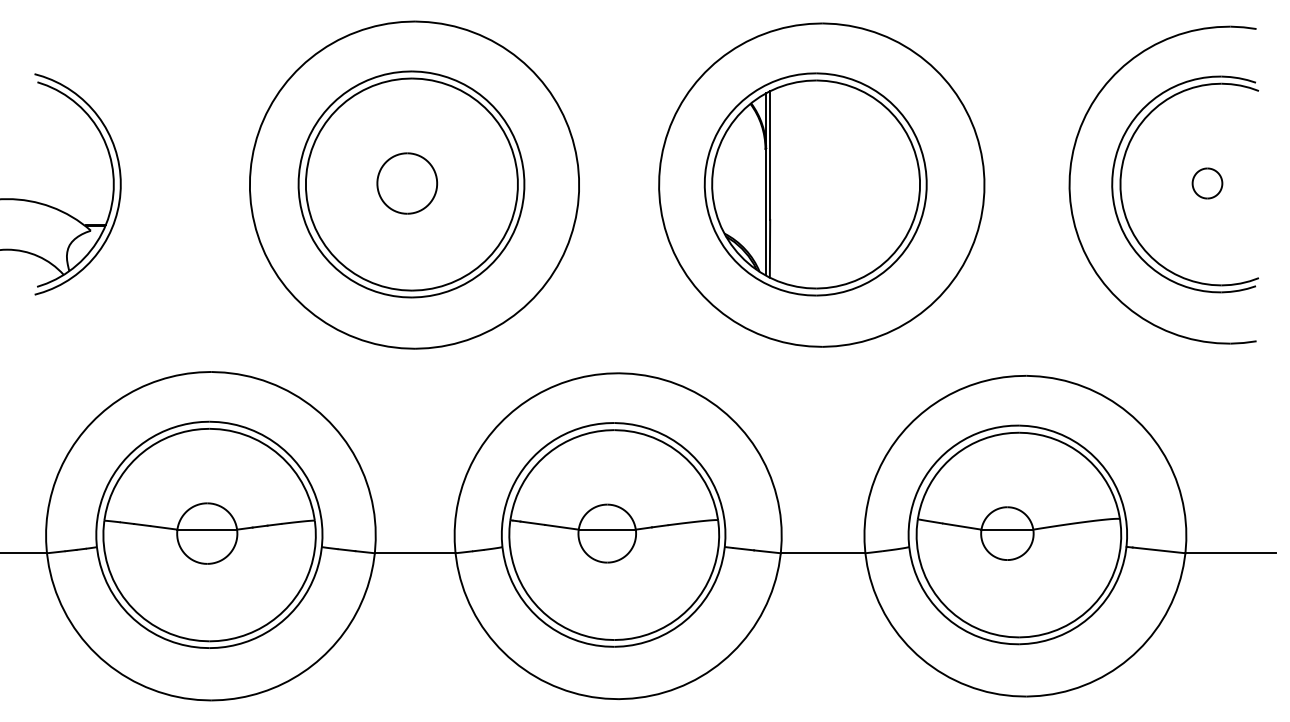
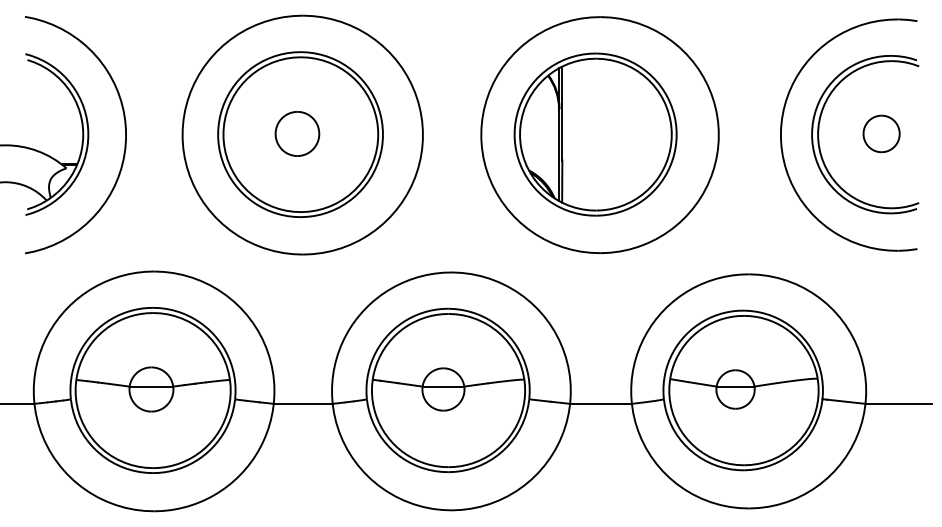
part: (1207, 183) -> (881, 133), size x1.67
curve: (171, 184) -> (125, 134), added

